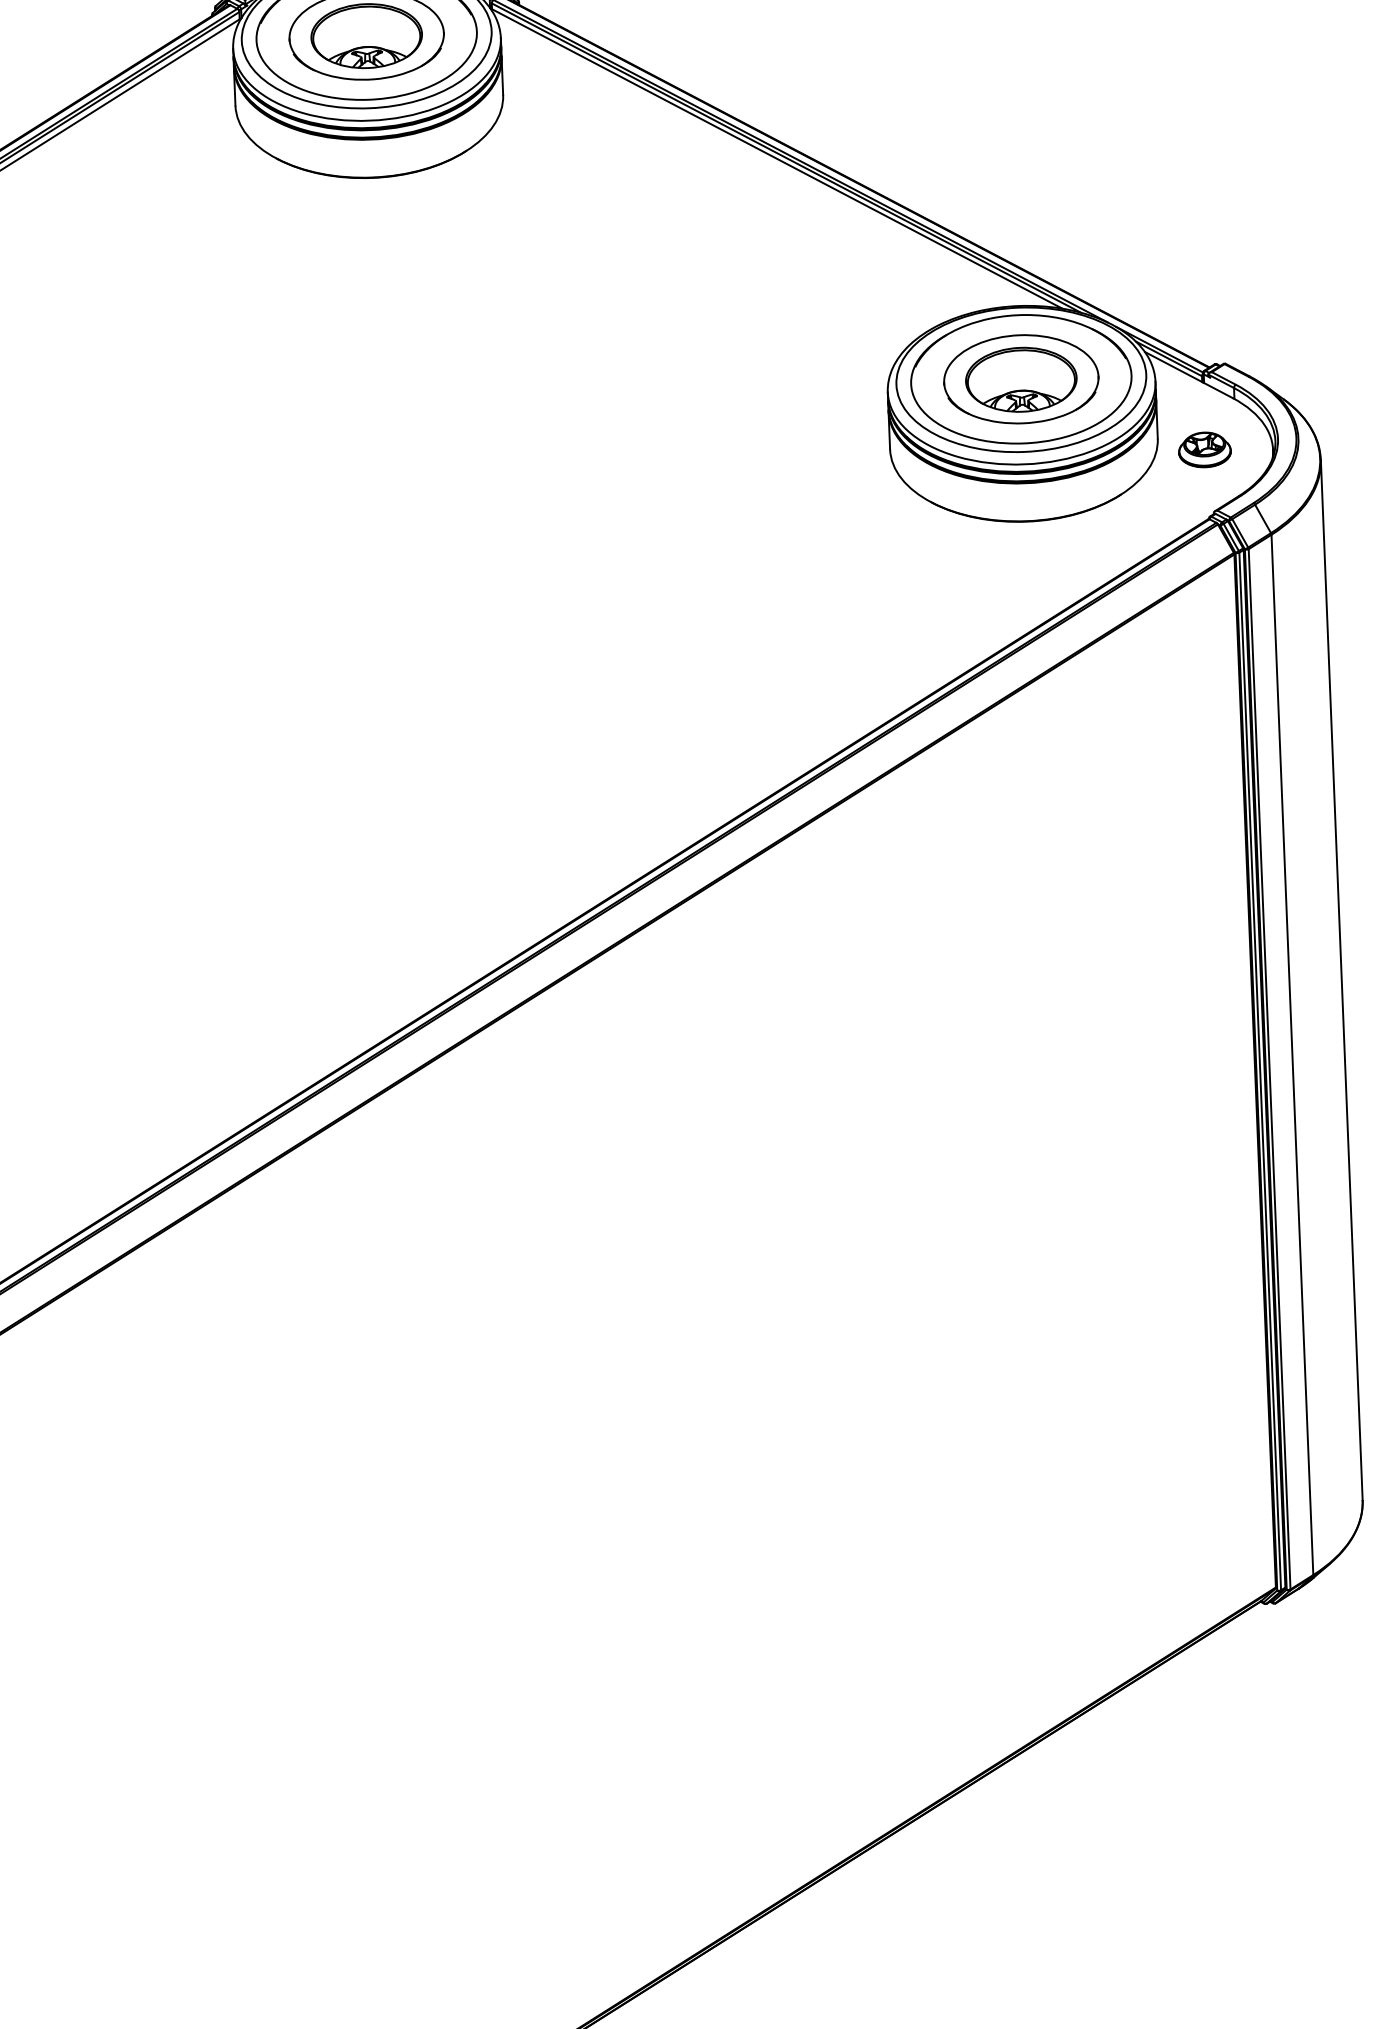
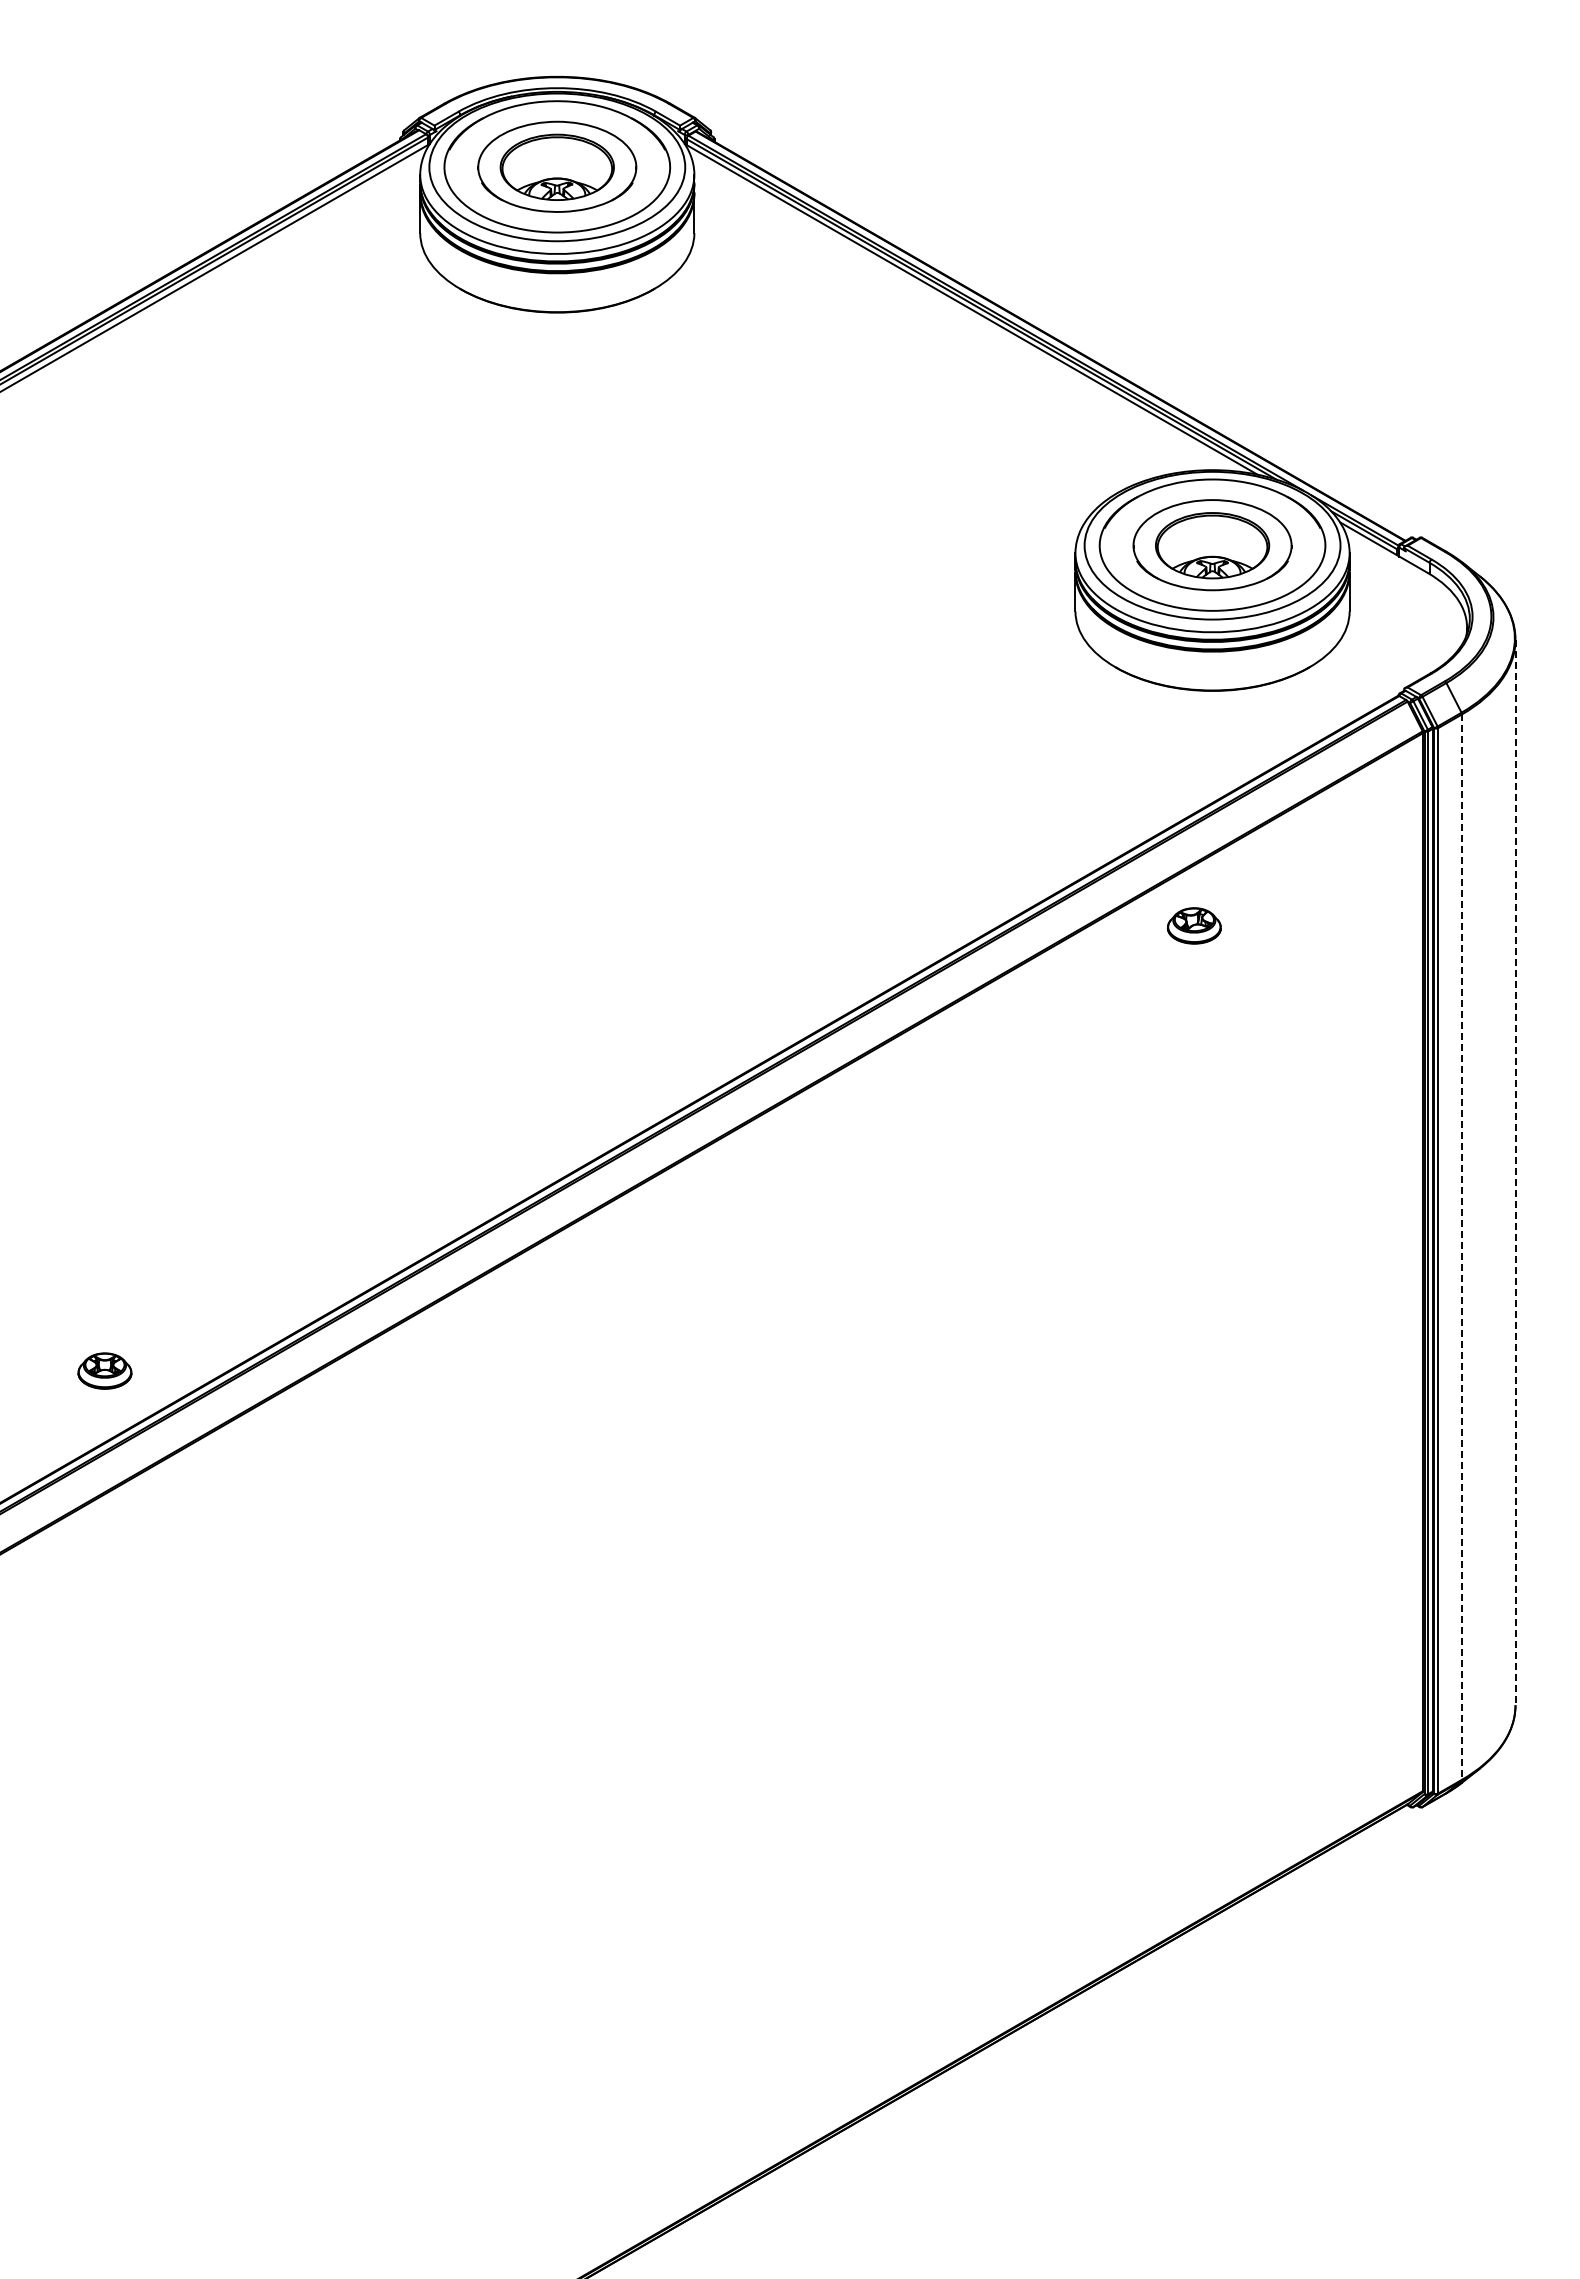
part: (1204, 449) -> (1193, 925), moved
line: (1341, 979) -> (1515, 1172), solid -> dashed
line: (1291, 1055) -> (1461, 1247), solid -> dashed

